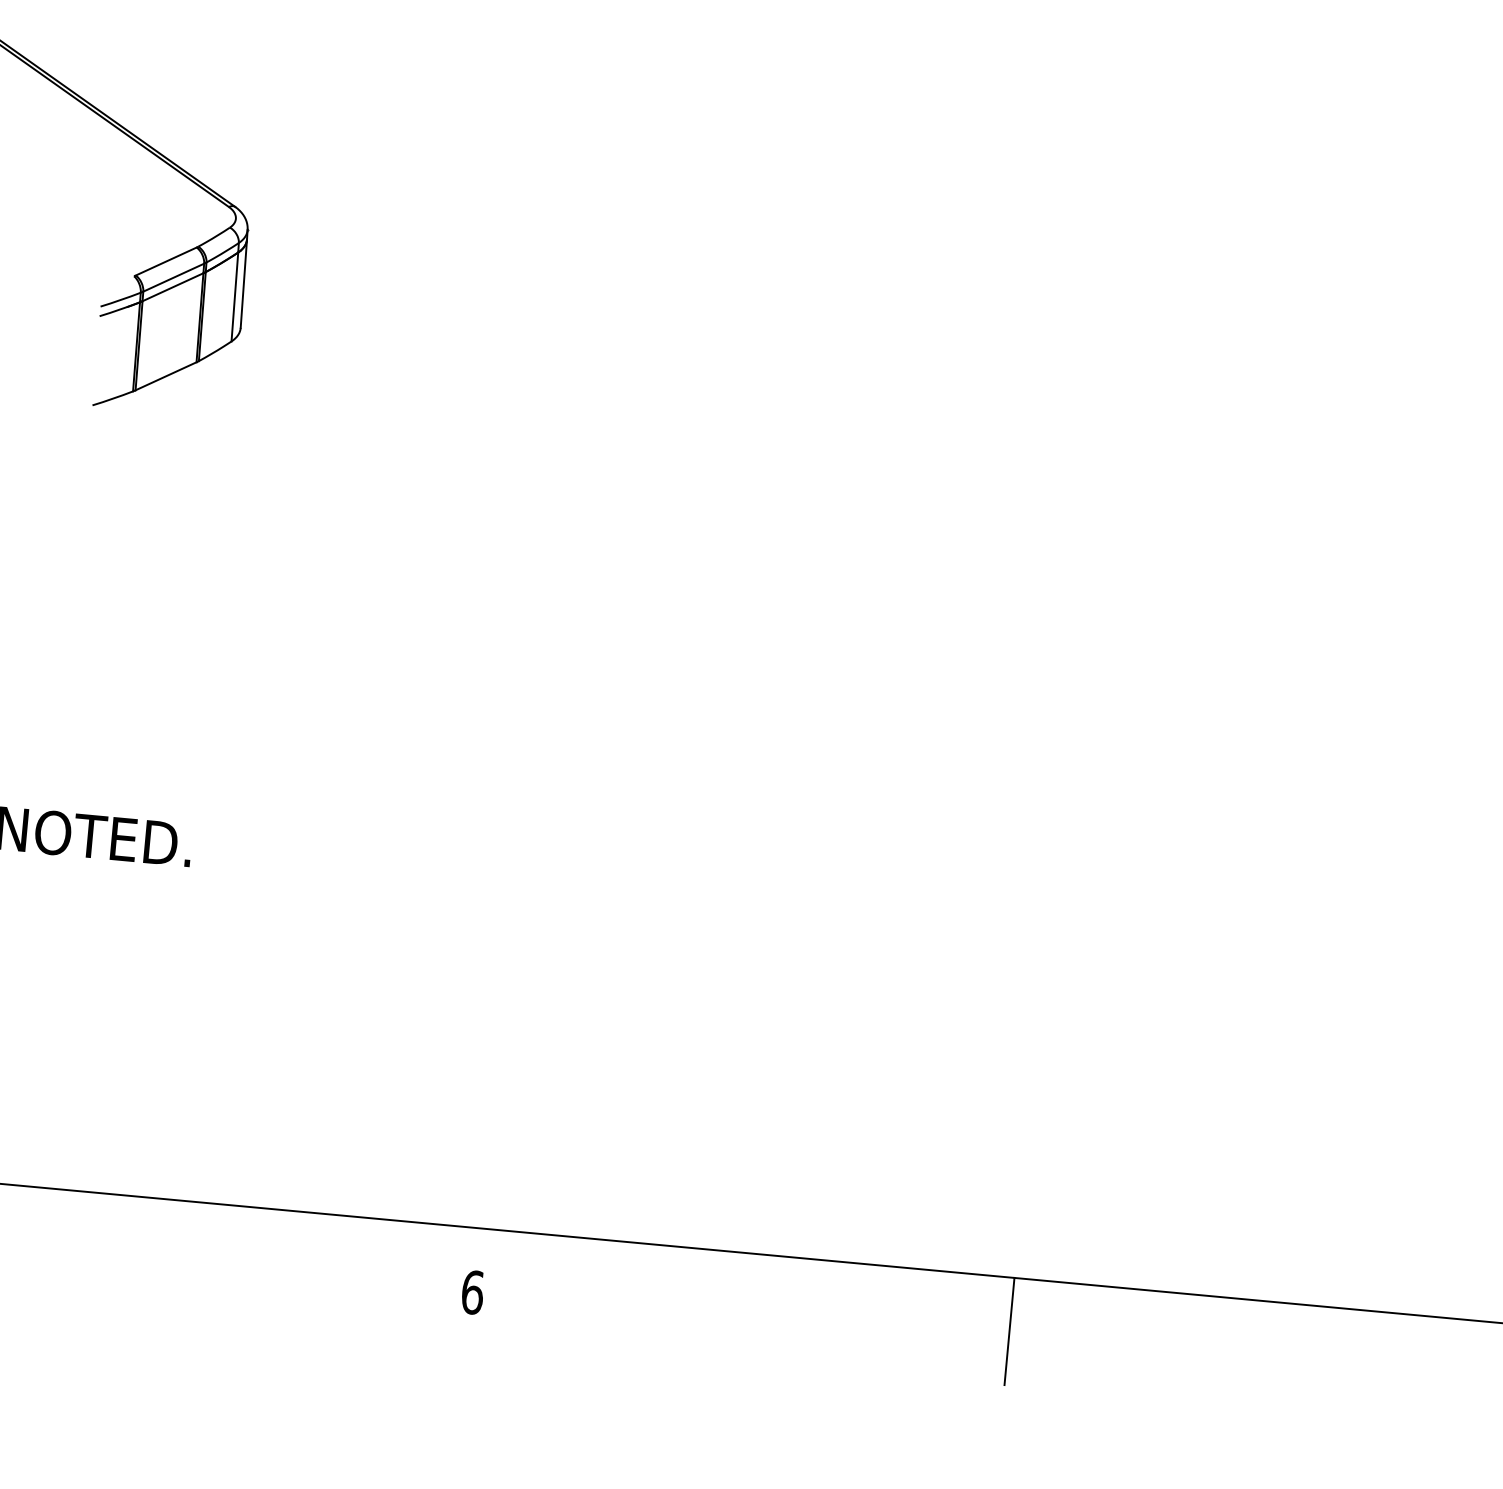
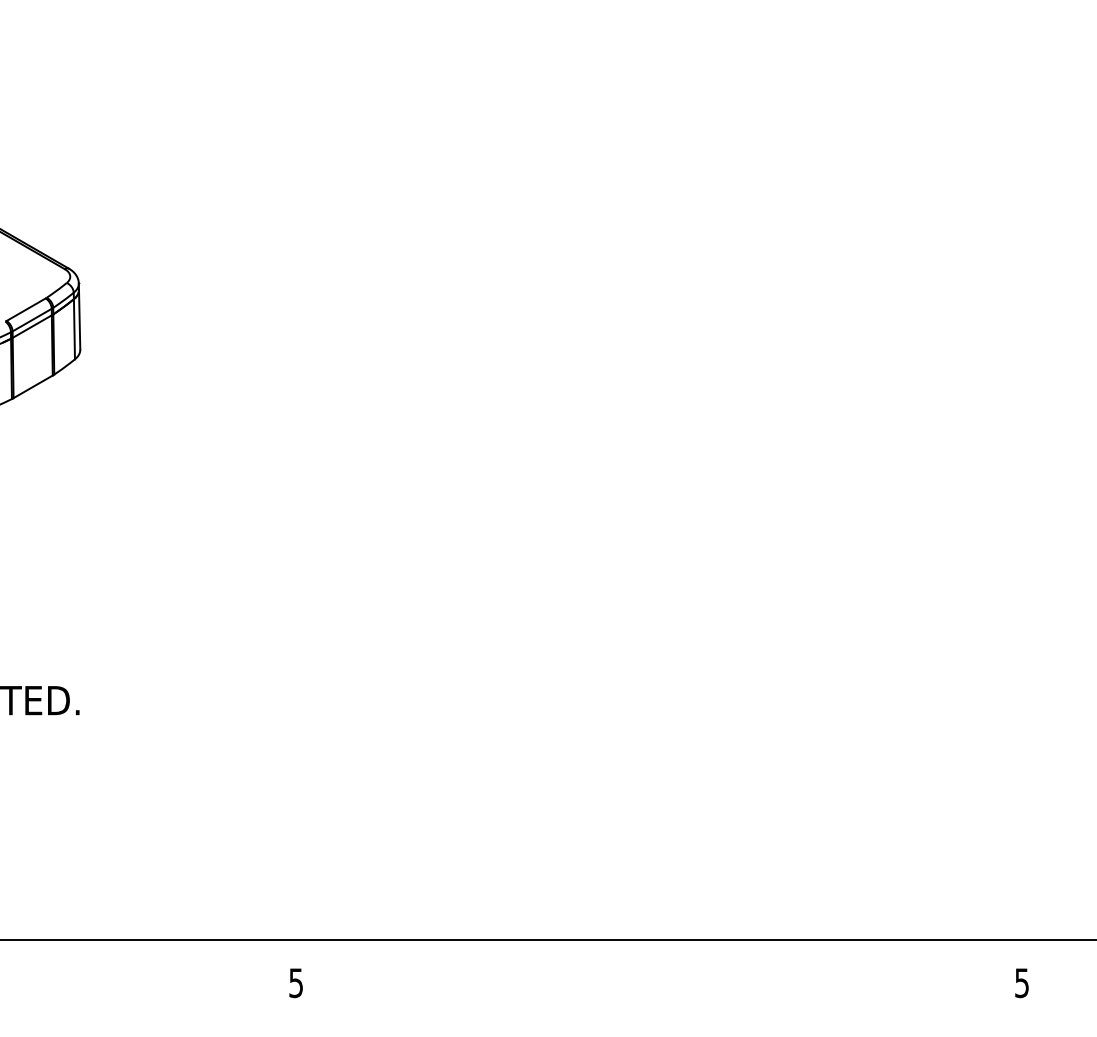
text: (473, 1293) -> (296, 983), 6 -> 5
line: (1009, 1330) -> (659, 975), removed

